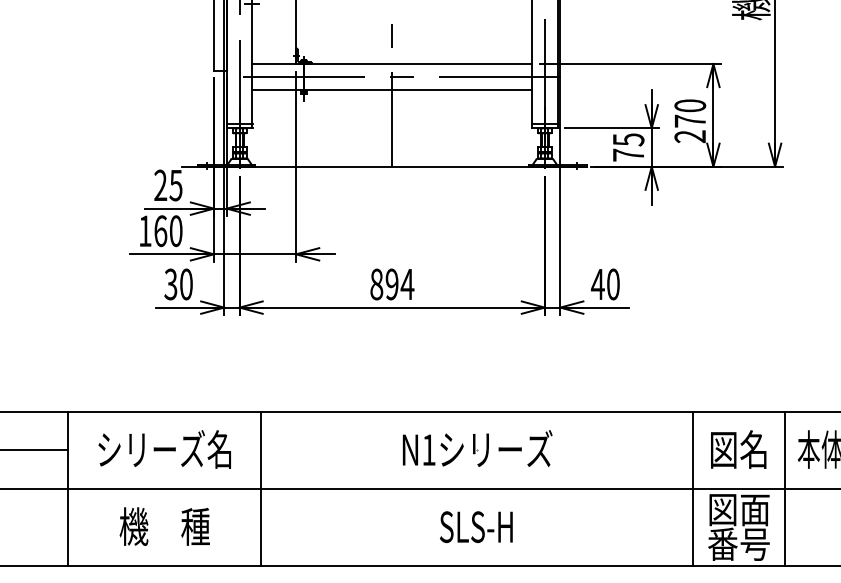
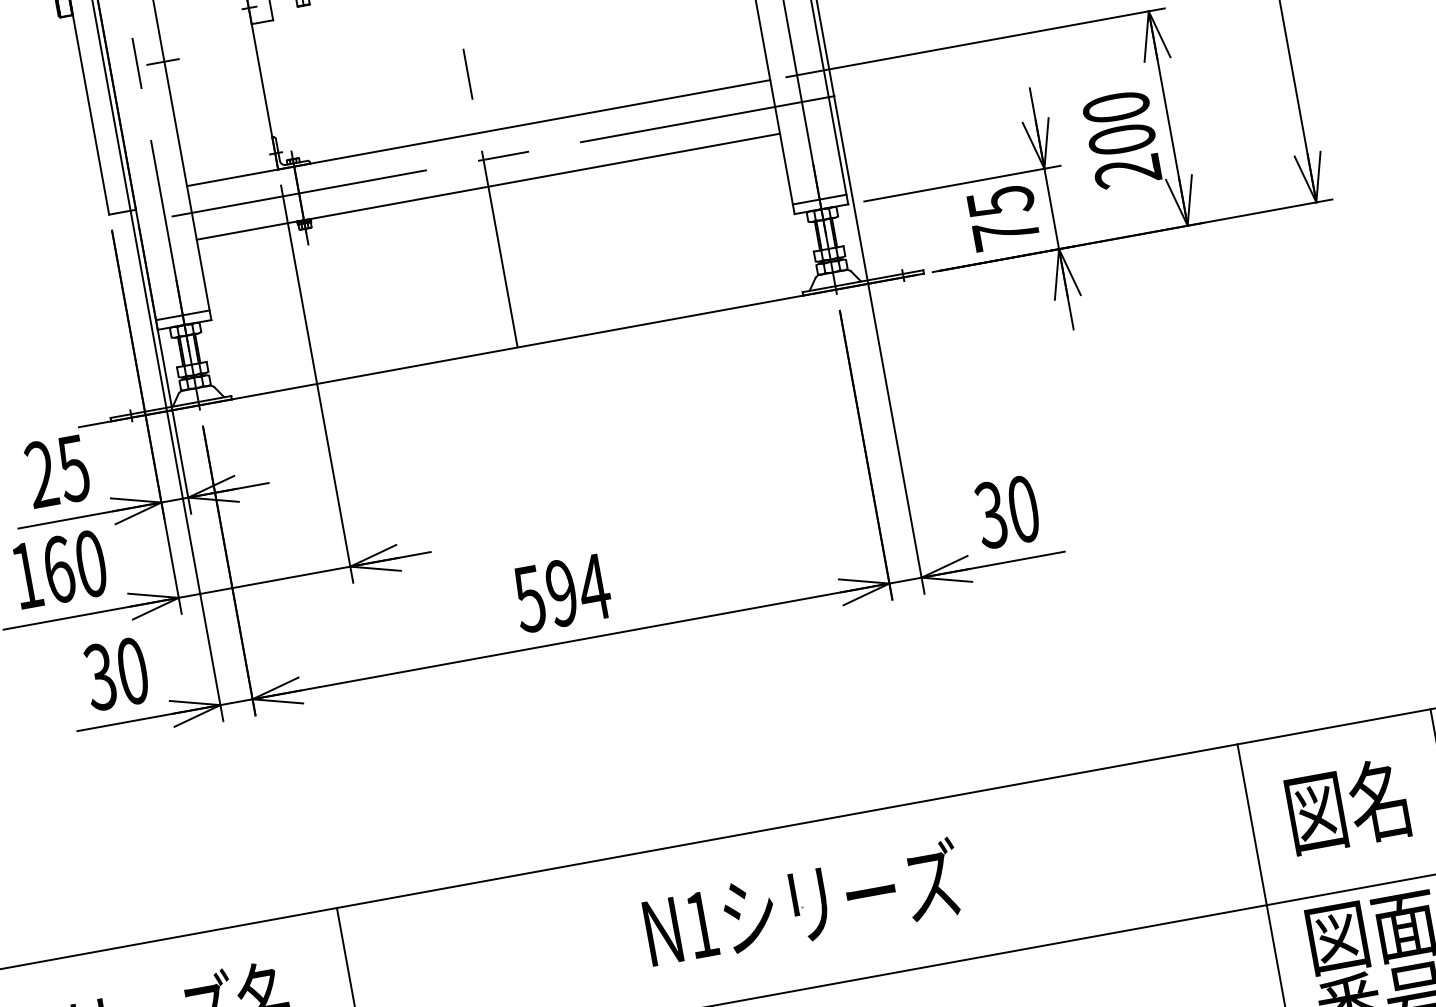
text: (690, 120) -> (1122, 137), 270 -> 200
text: (376, 284) -> (529, 599), 894 -> 594
text: (597, 284) -> (990, 515), 40 -> 30

